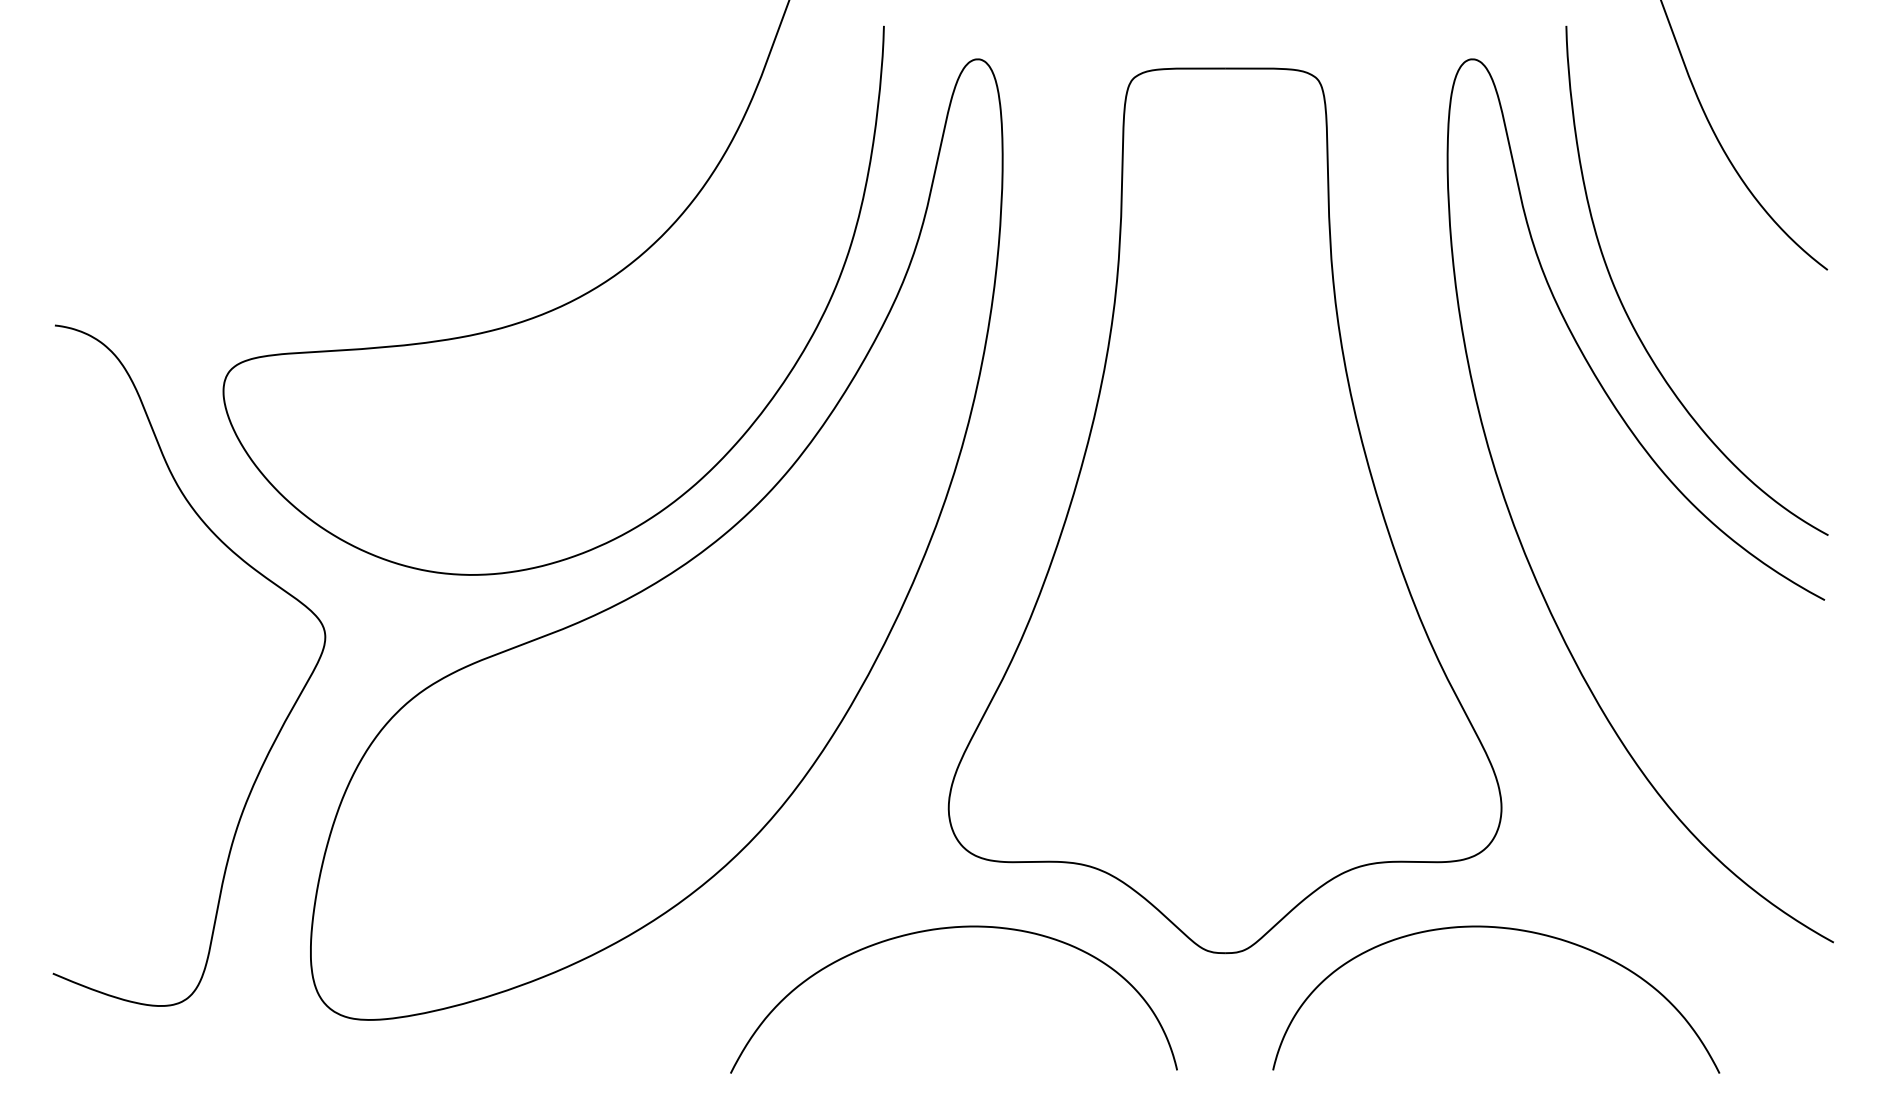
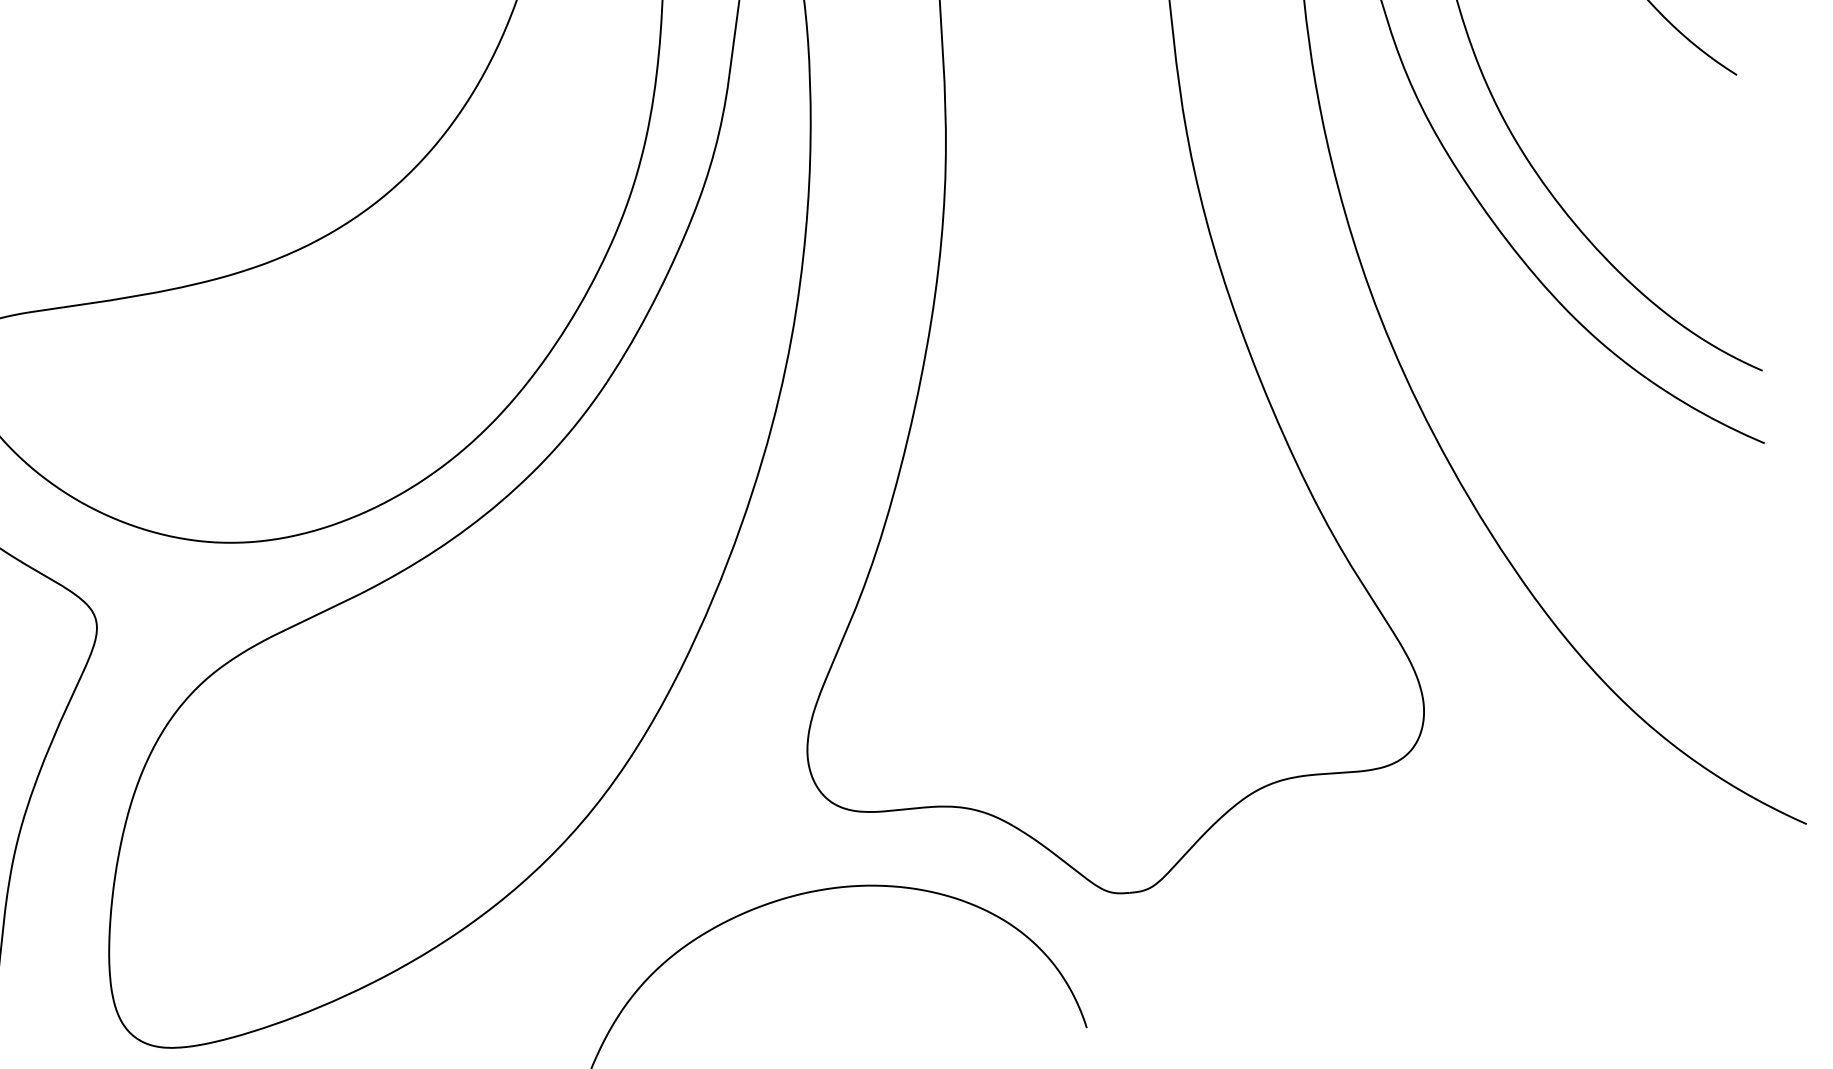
curve: (1506, 929) -> (1440, 840), removed

